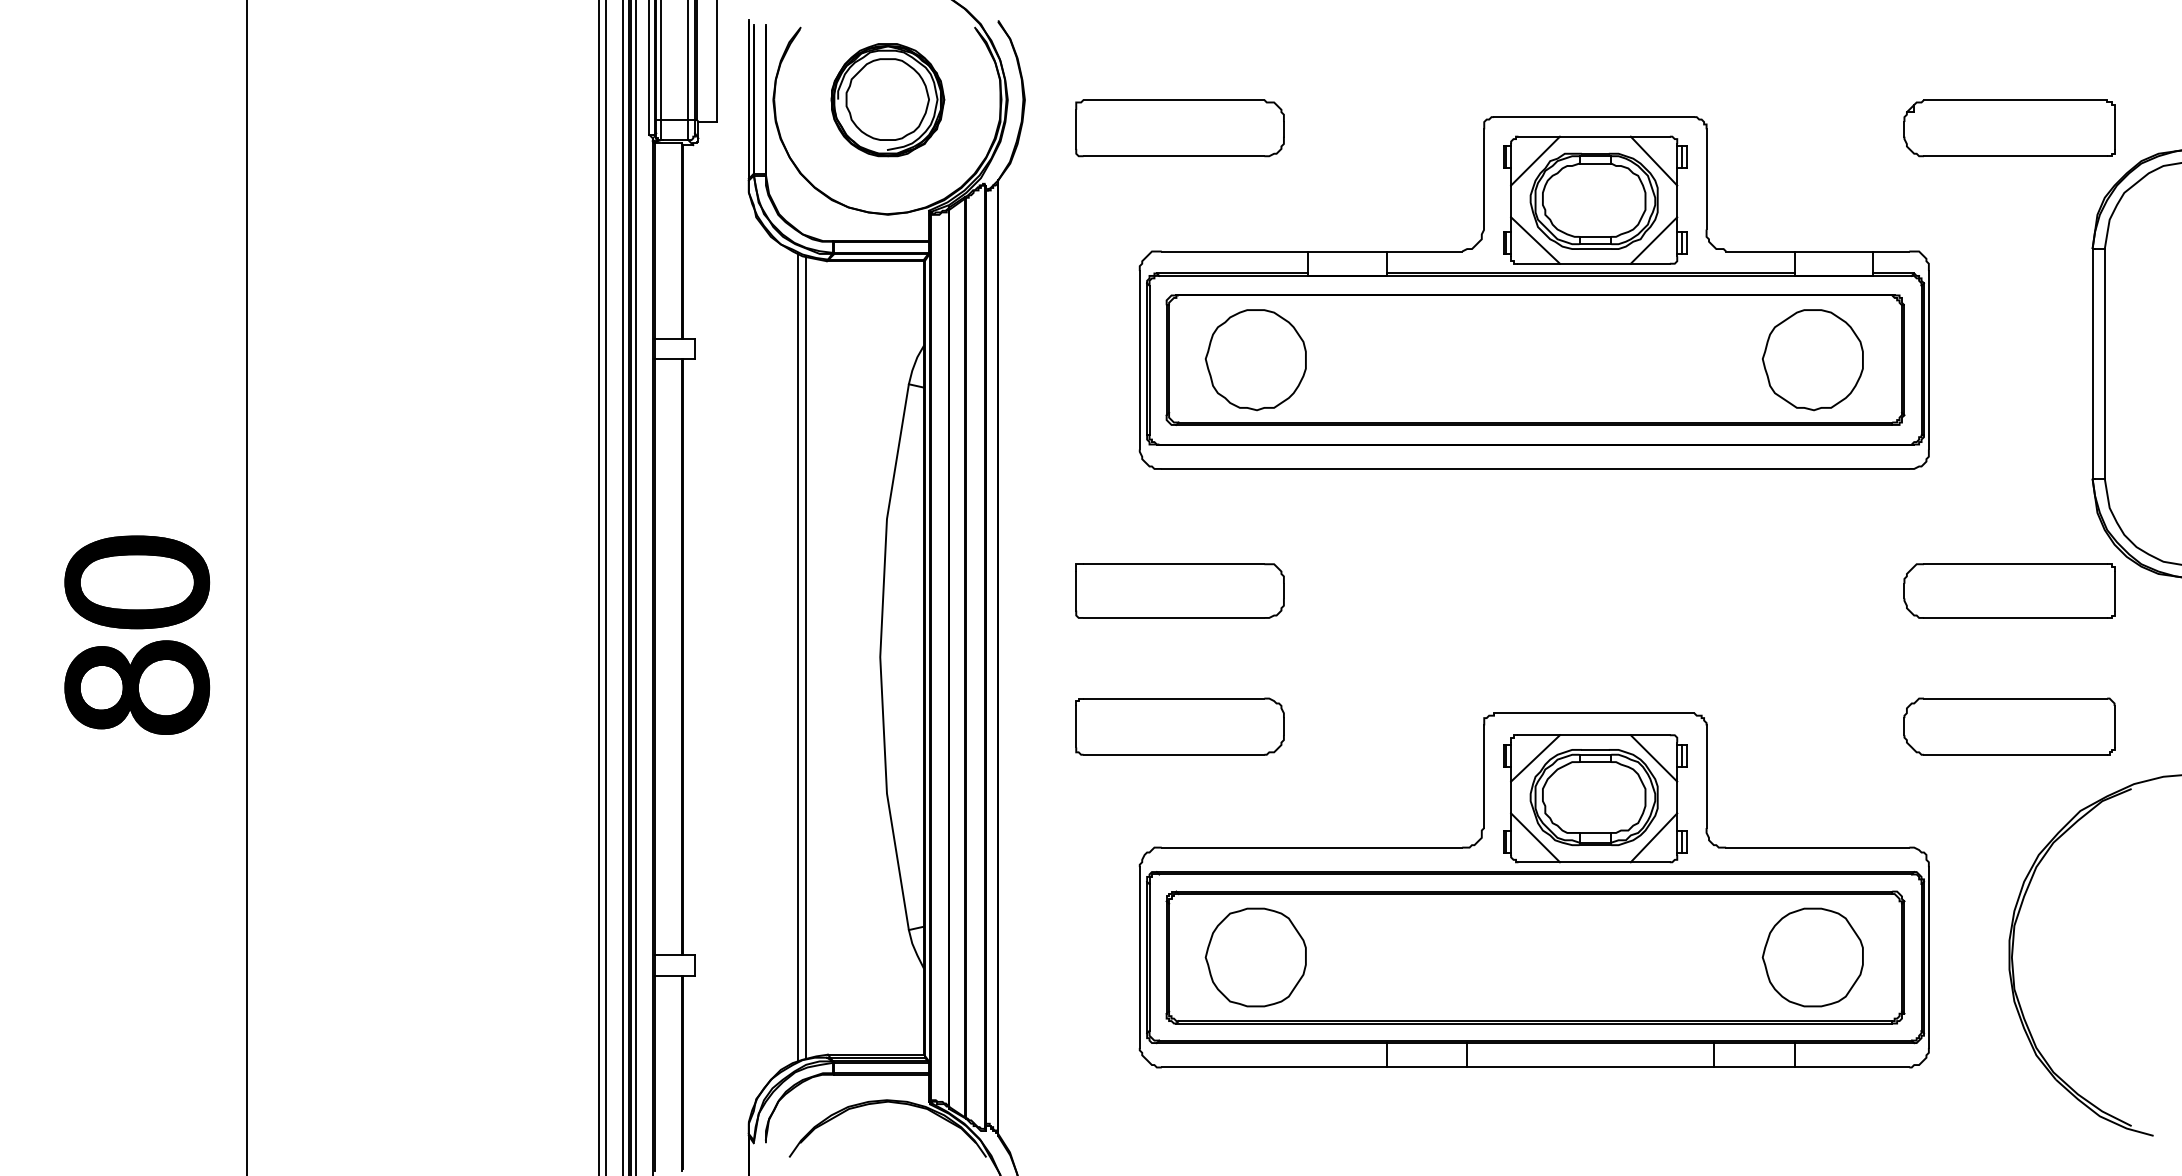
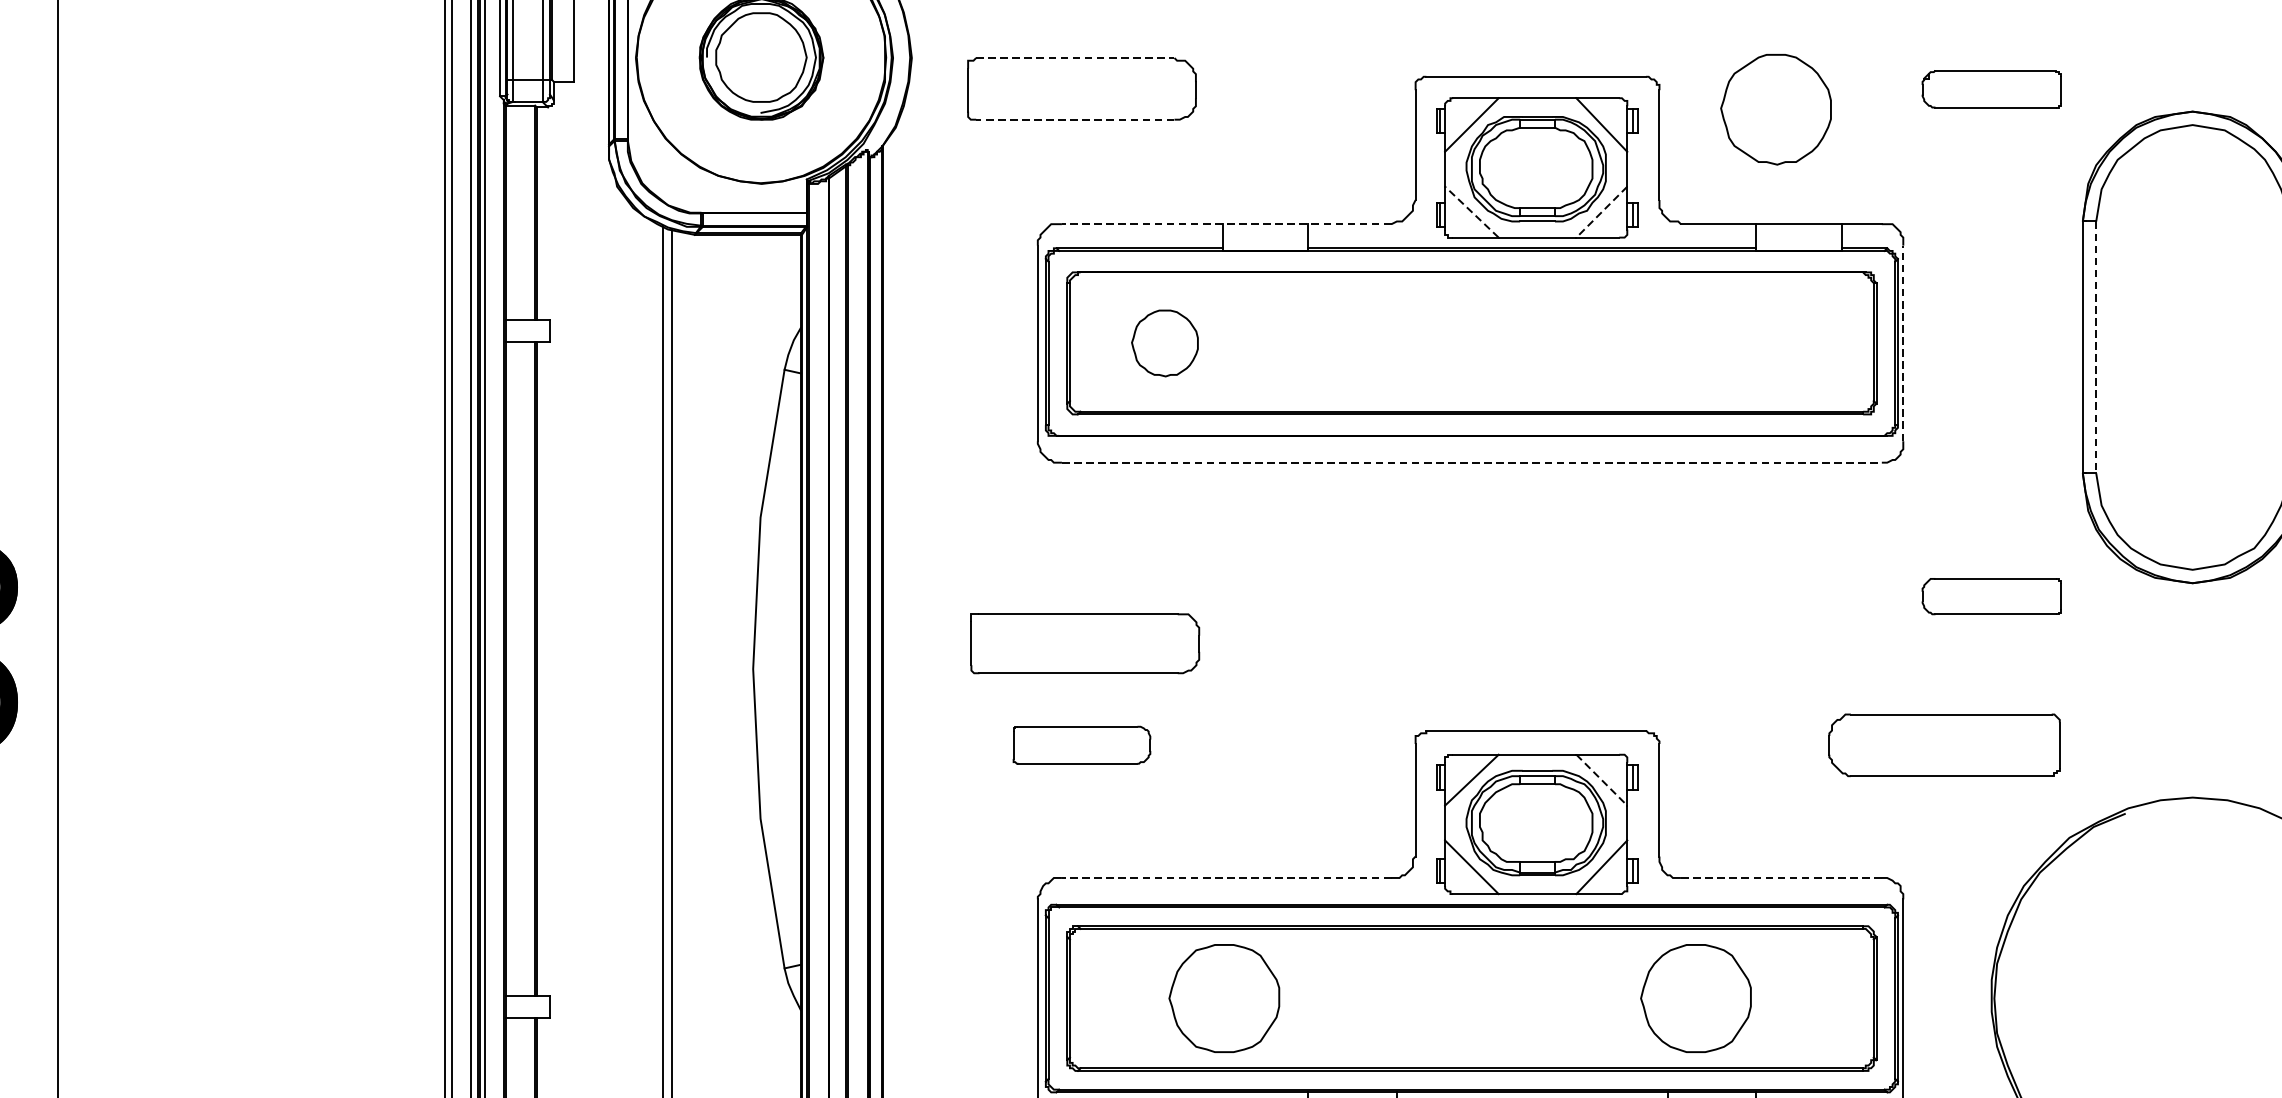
line: (1174, 100) -> (1075, 58), solid -> dashed
part: (2009, 128) -> (1991, 89), size x0.6
line: (1173, 156) -> (1074, 119), solid -> dashed
line: (1535, 240) -> (1471, 212), solid -> dashed
line: (1654, 240) -> (1602, 212), solid -> dashed
line: (1311, 251) -> (1226, 224), solid -> dashed
line: (1928, 359) -> (1902, 342), solid -> dashed
part: (1255, 360) -> (1164, 343), size x0.6
part: (1812, 360) -> (1775, 110), moved
line: (2104, 363) -> (2095, 347), solid -> dashed
line: (1535, 468) -> (1471, 462), solid -> dashed
part: (1179, 590) -> (1084, 643), moved
part: (2009, 590) -> (1991, 595), size x0.6
part: (1179, 726) -> (1081, 745), size x0.6
part: (2009, 726) -> (1944, 745), moved
line: (1654, 758) -> (1602, 780), solid -> dashed
line: (1311, 847) -> (1226, 877), solid -> dashed
line: (1817, 847) -> (1781, 877), solid -> dashed
part: (1255, 957) -> (1223, 998), moved
part: (1812, 957) -> (1695, 998), moved

